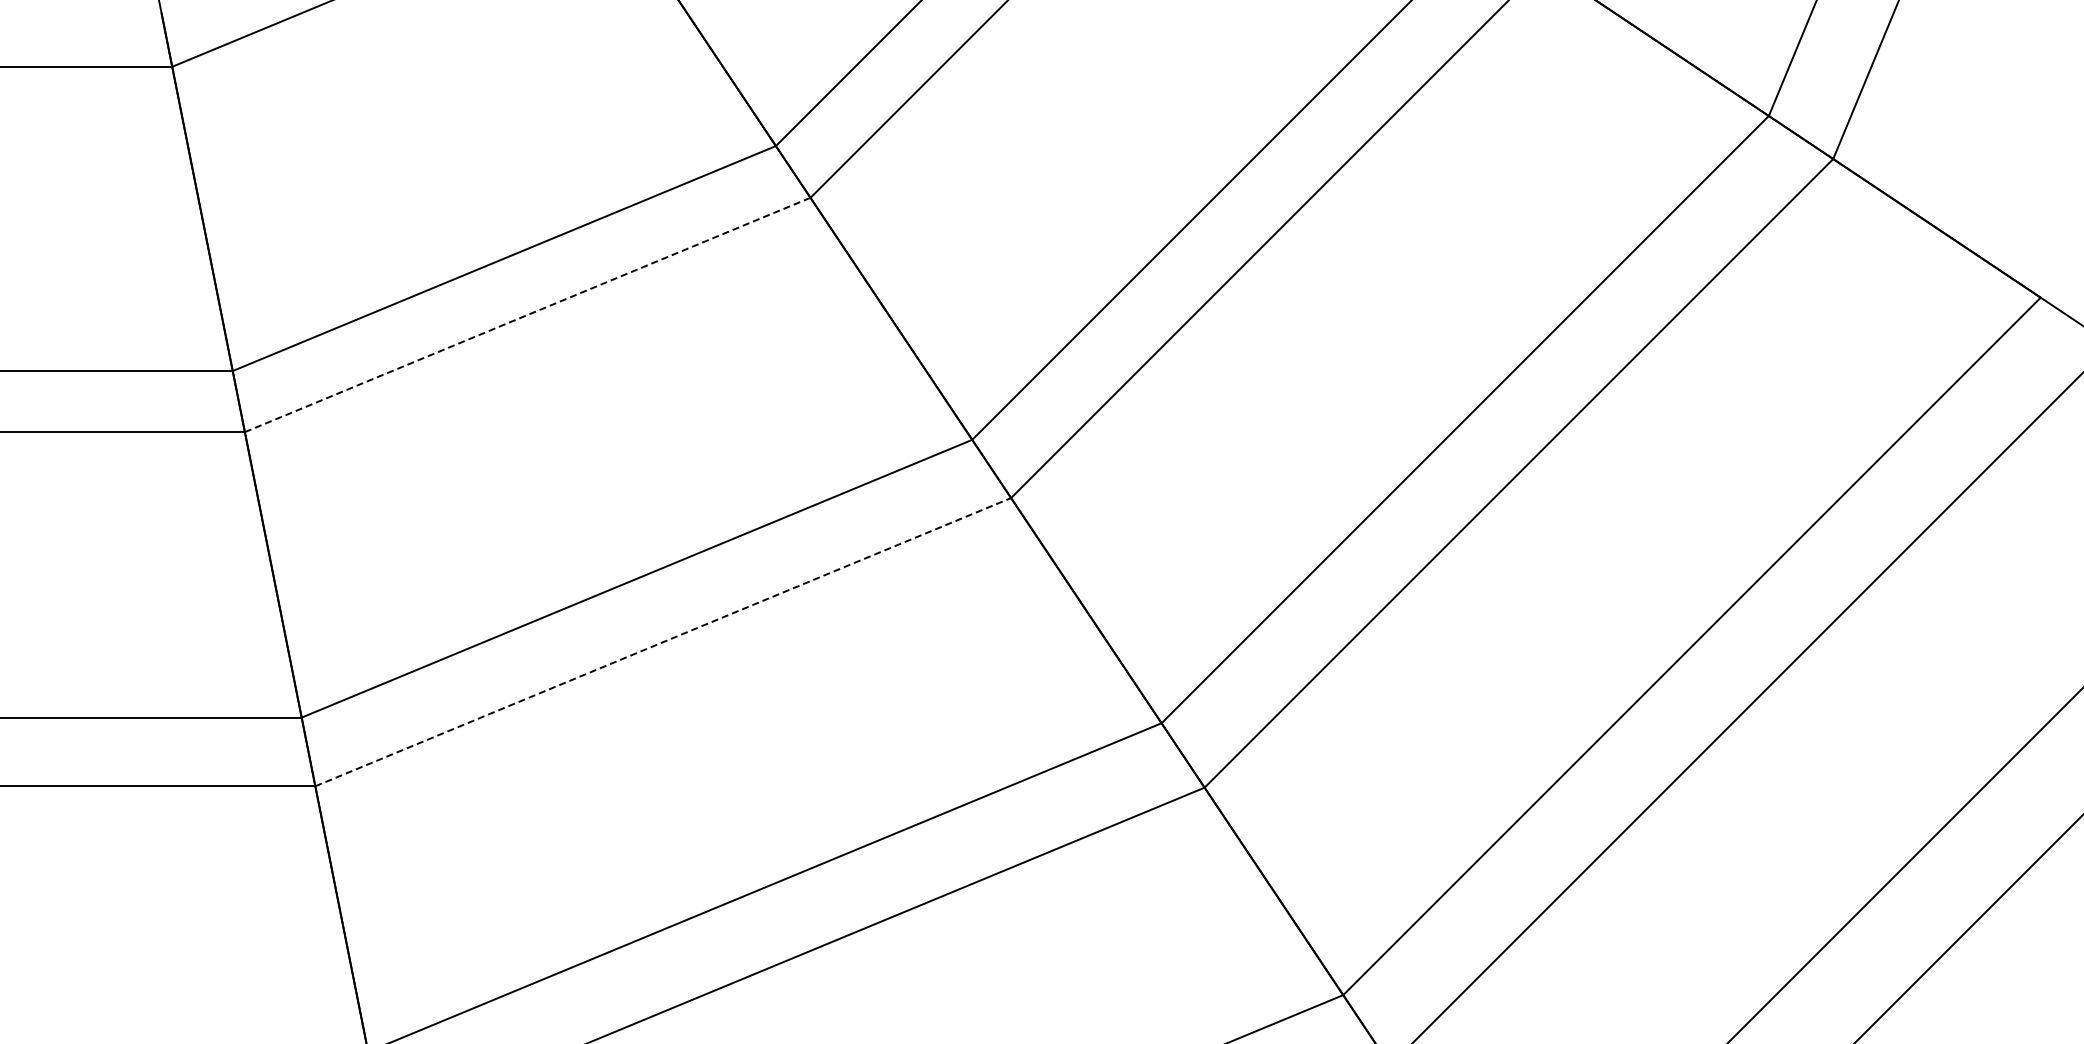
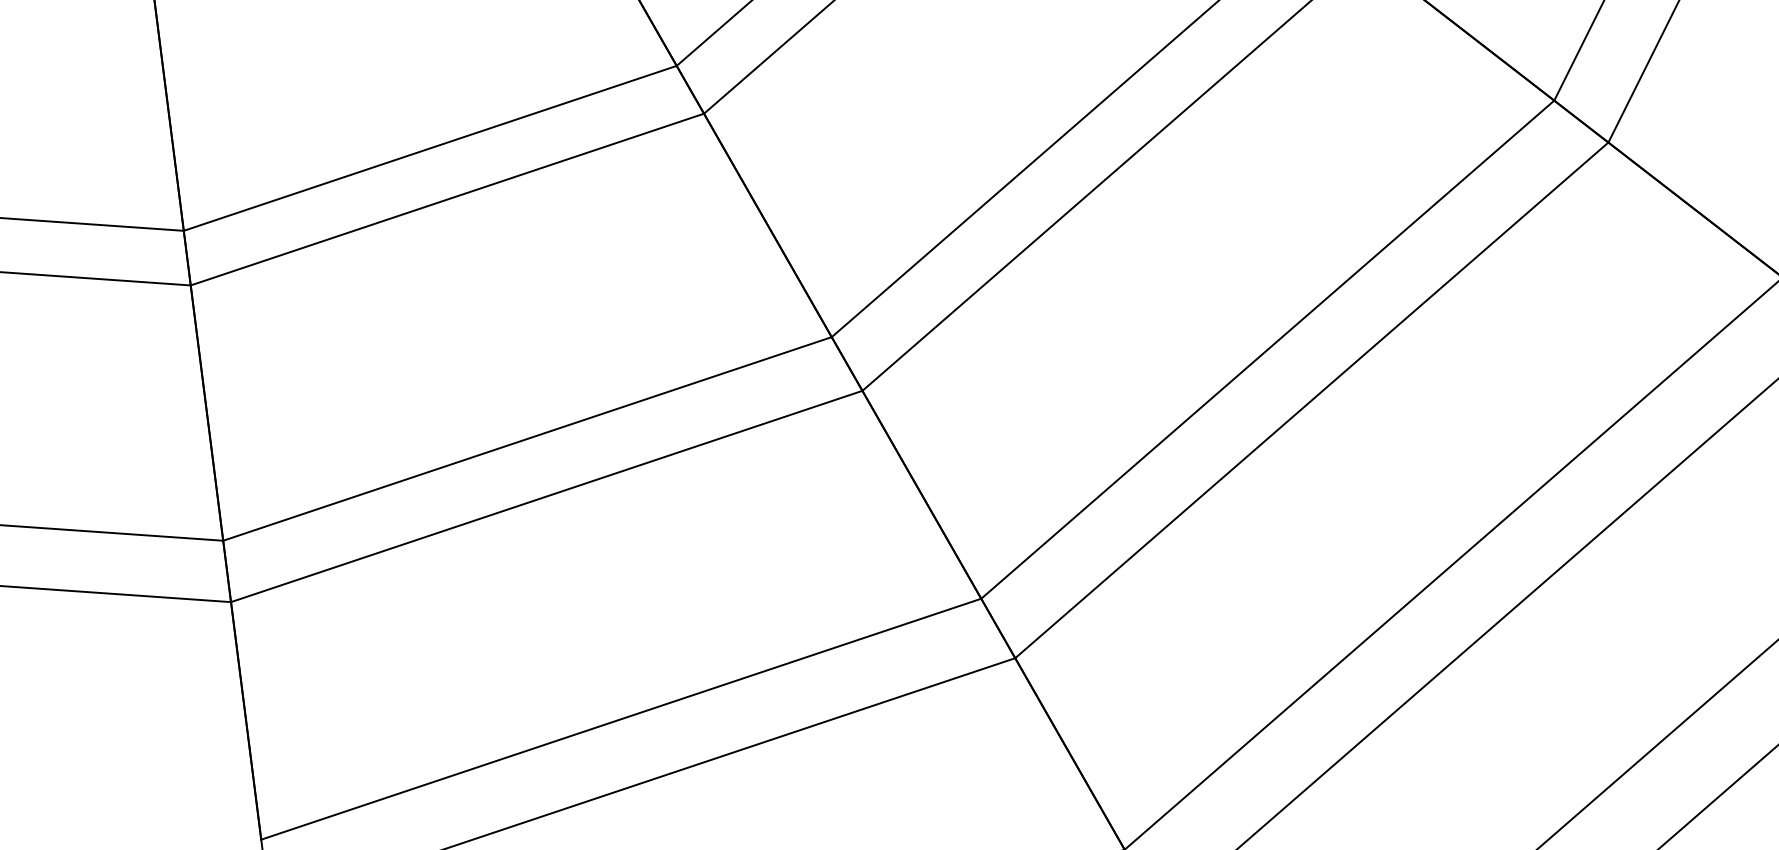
line: (528, 314) -> (448, 199), dashed -> solid
line: (663, 642) -> (546, 496), dashed -> solid

